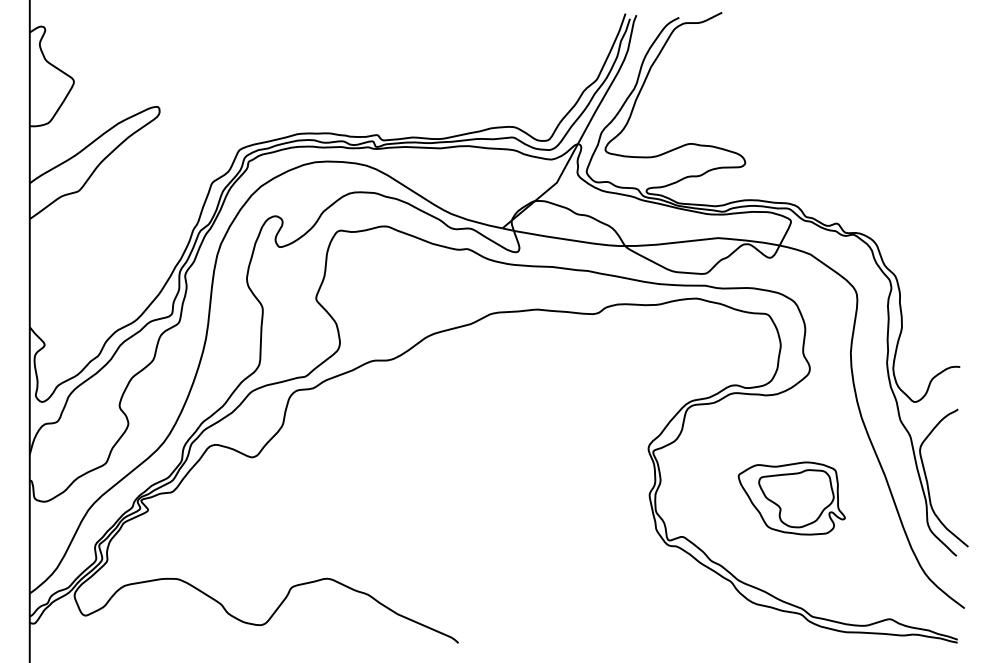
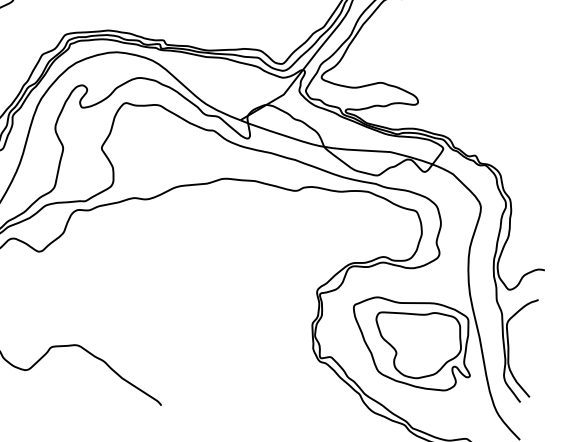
part: (791, 498) -> (411, 342), size x1.67

